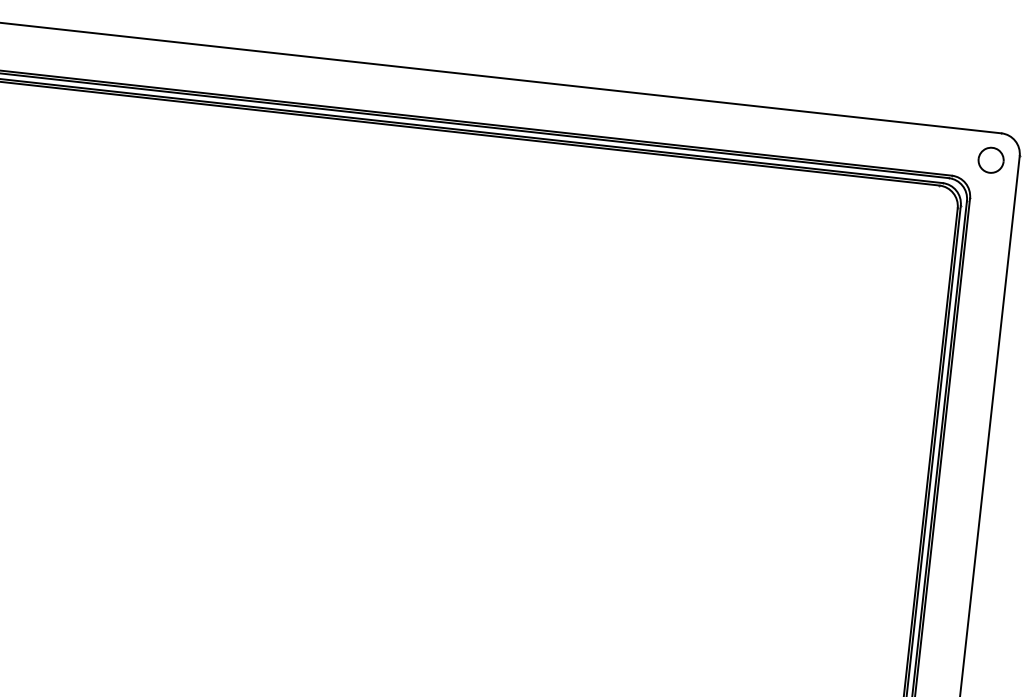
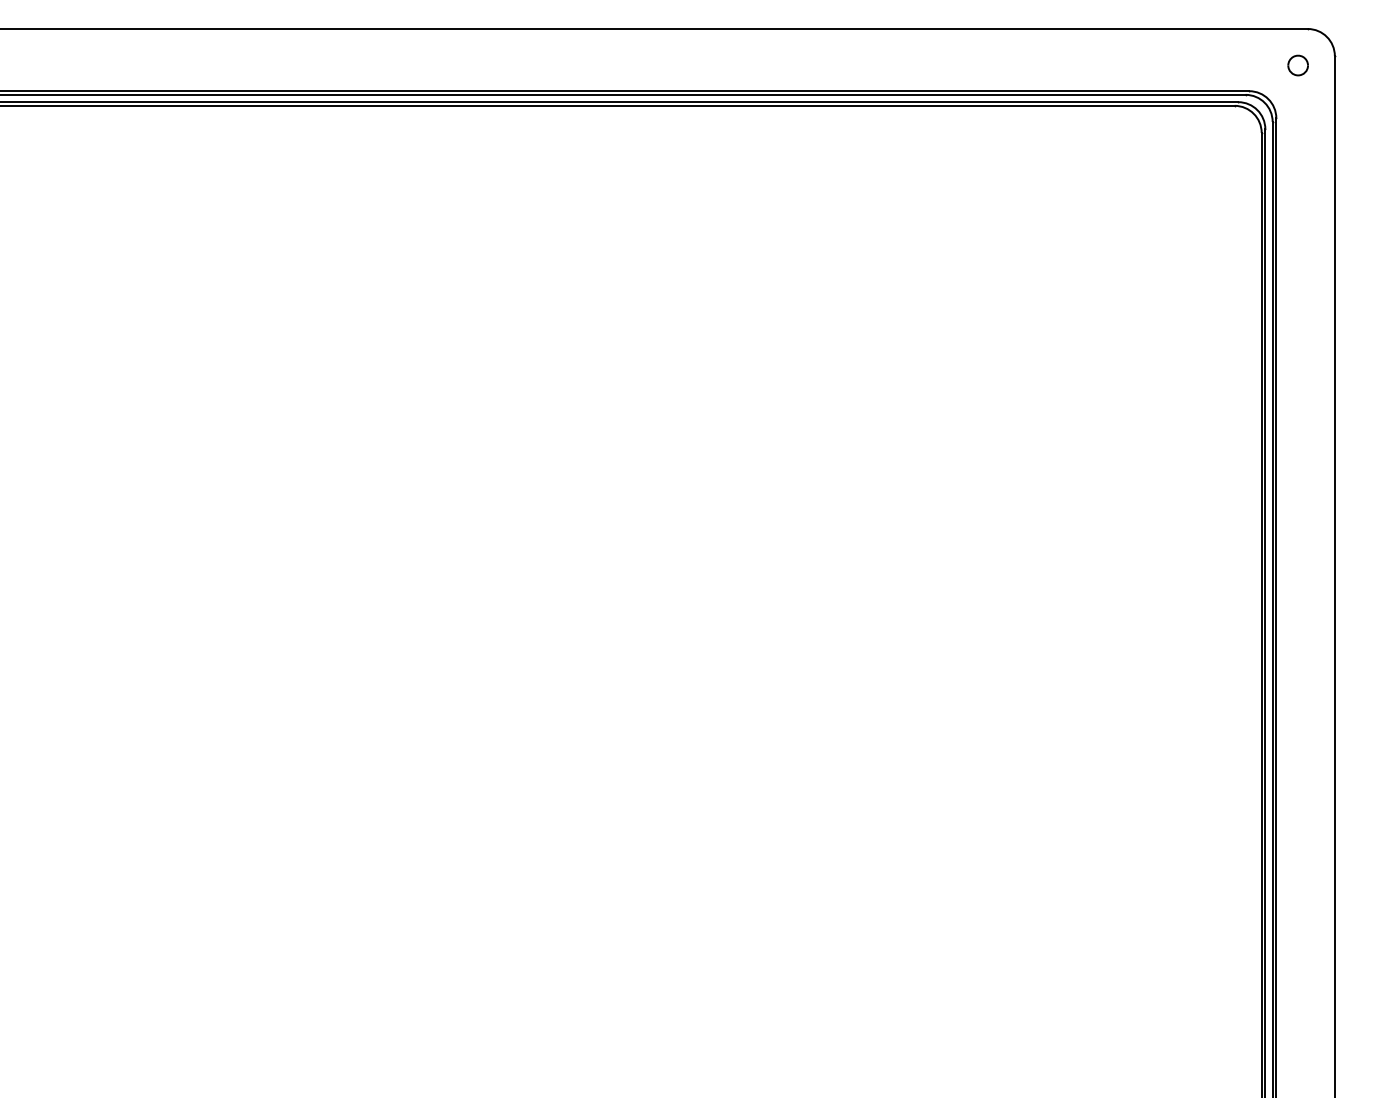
part: (990, 160) -> (1297, 65), size x0.6

